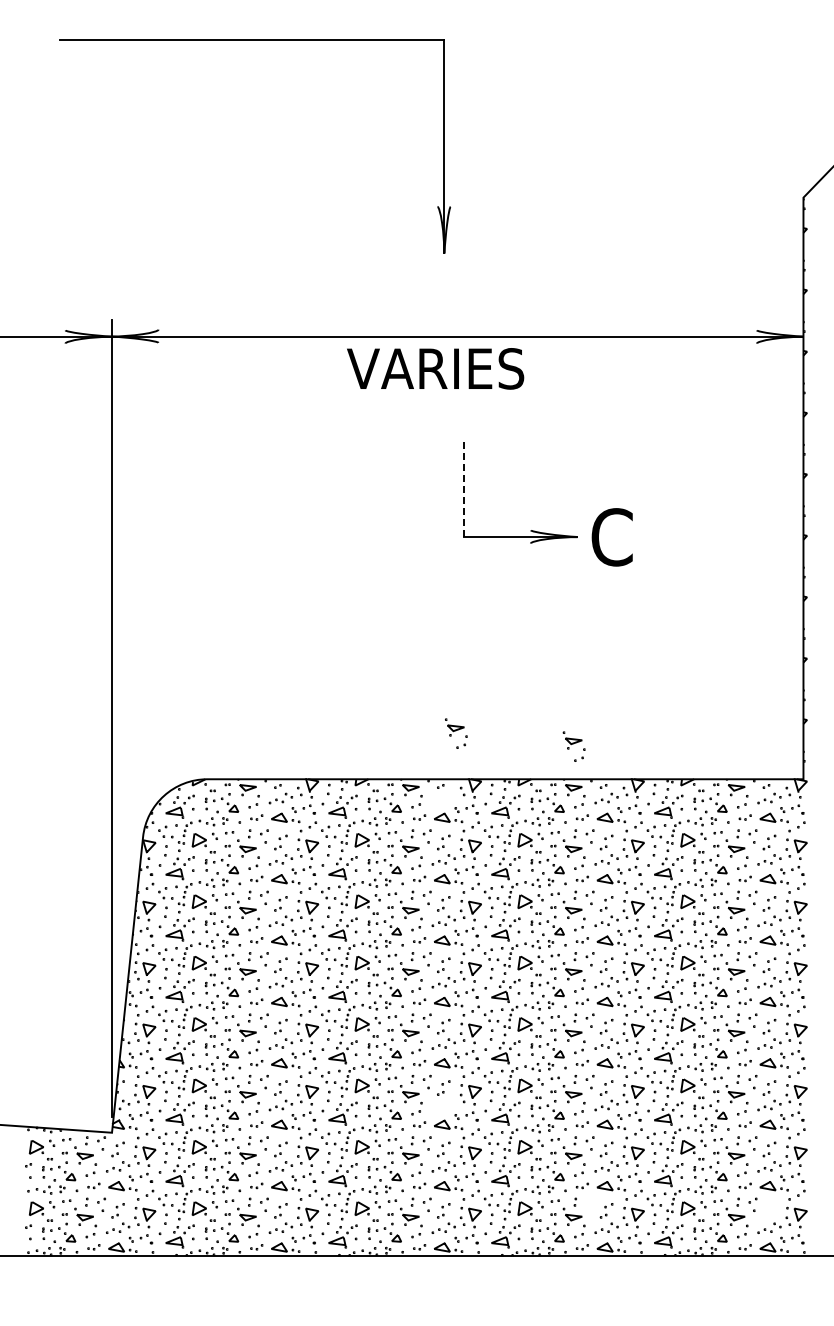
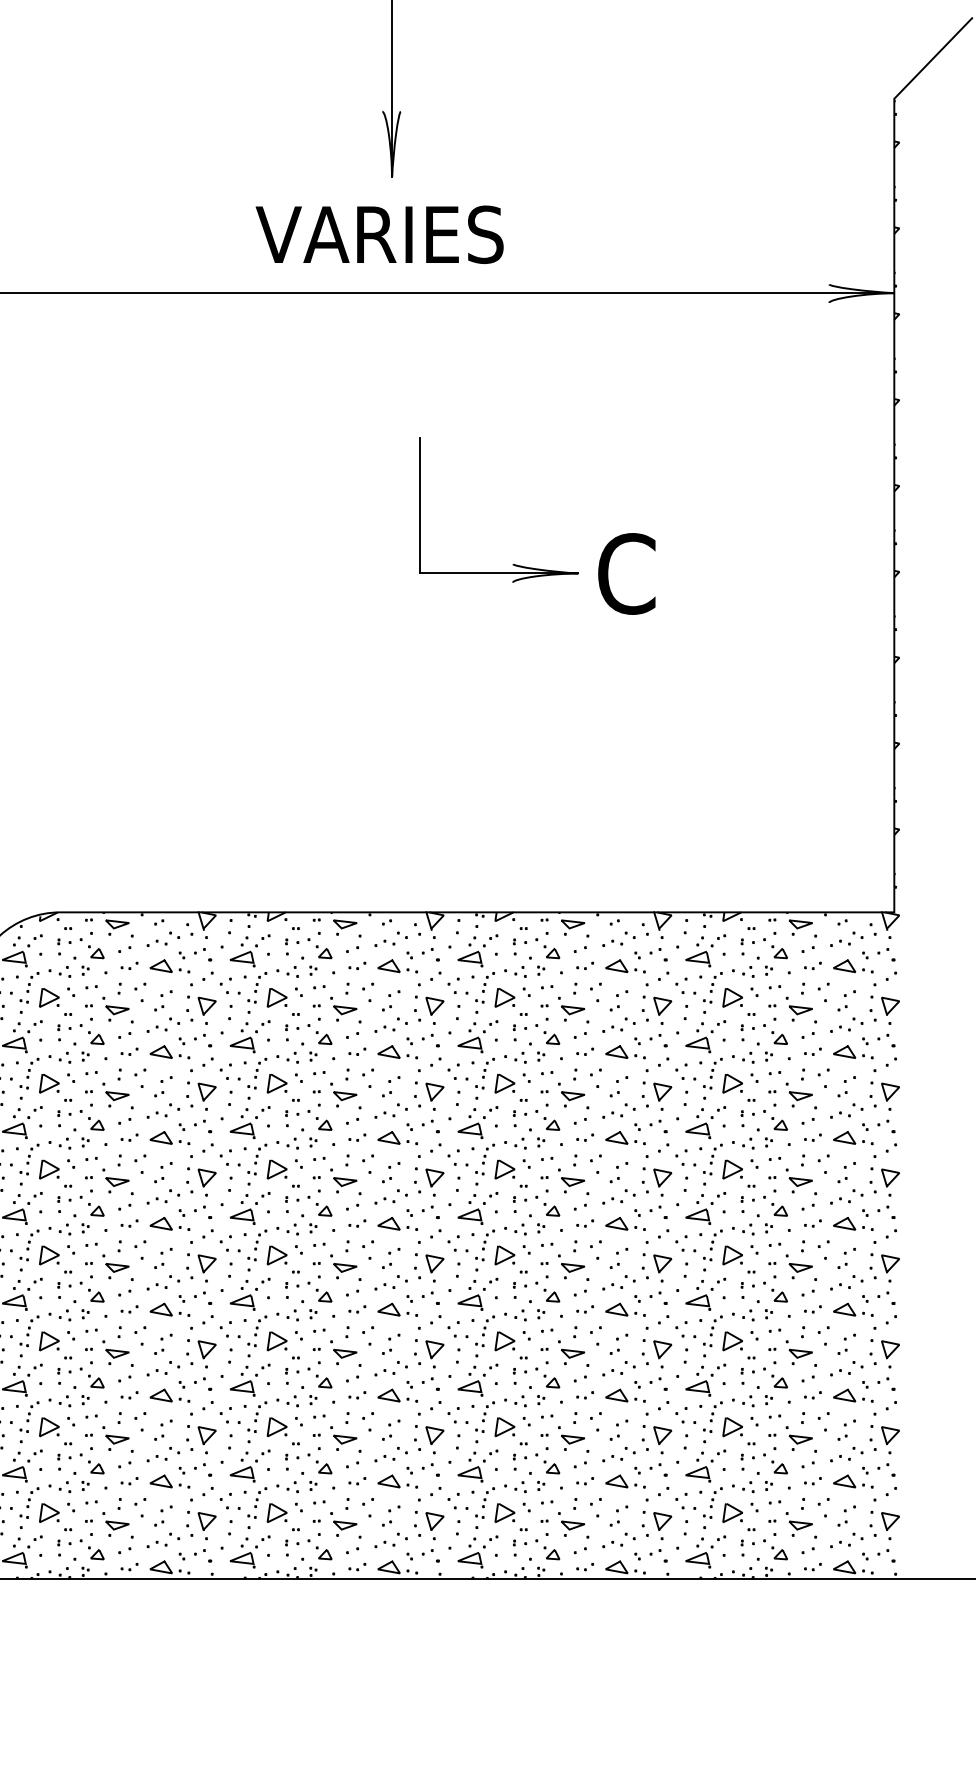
text: (435, 368) -> (379, 234), moved
line: (464, 487) -> (420, 504), dashed -> solid
part: (456, 733) -> (408, 848), removed
part: (573, 746) -> (572, 866), removed
part: (443, 798) -> (390, 939), added
part: (443, 1105) -> (390, 1368), added
part: (589, 1204) -> (595, 1507), added
part: (769, 1210) -> (846, 1515), added

